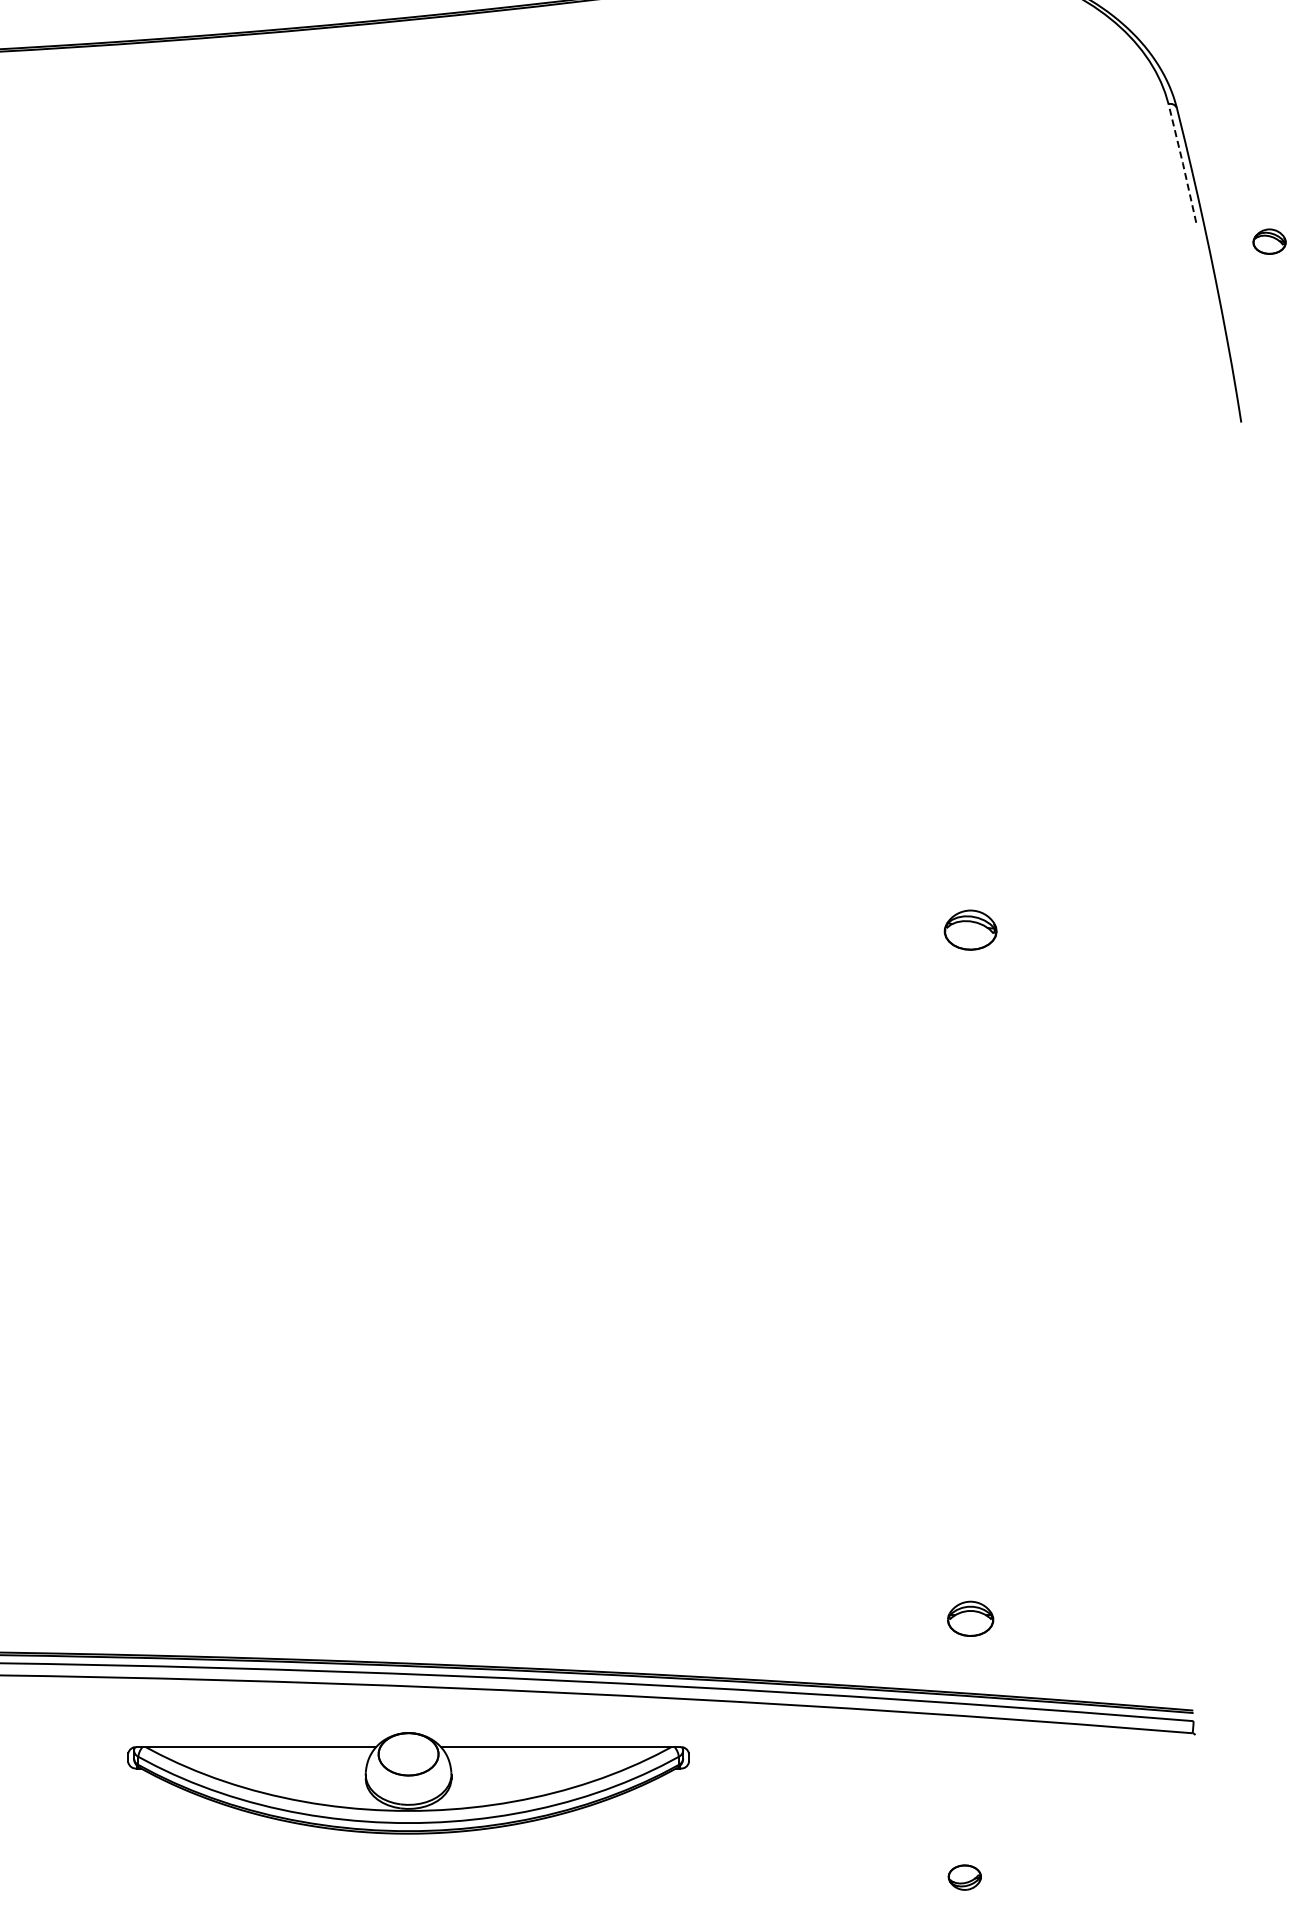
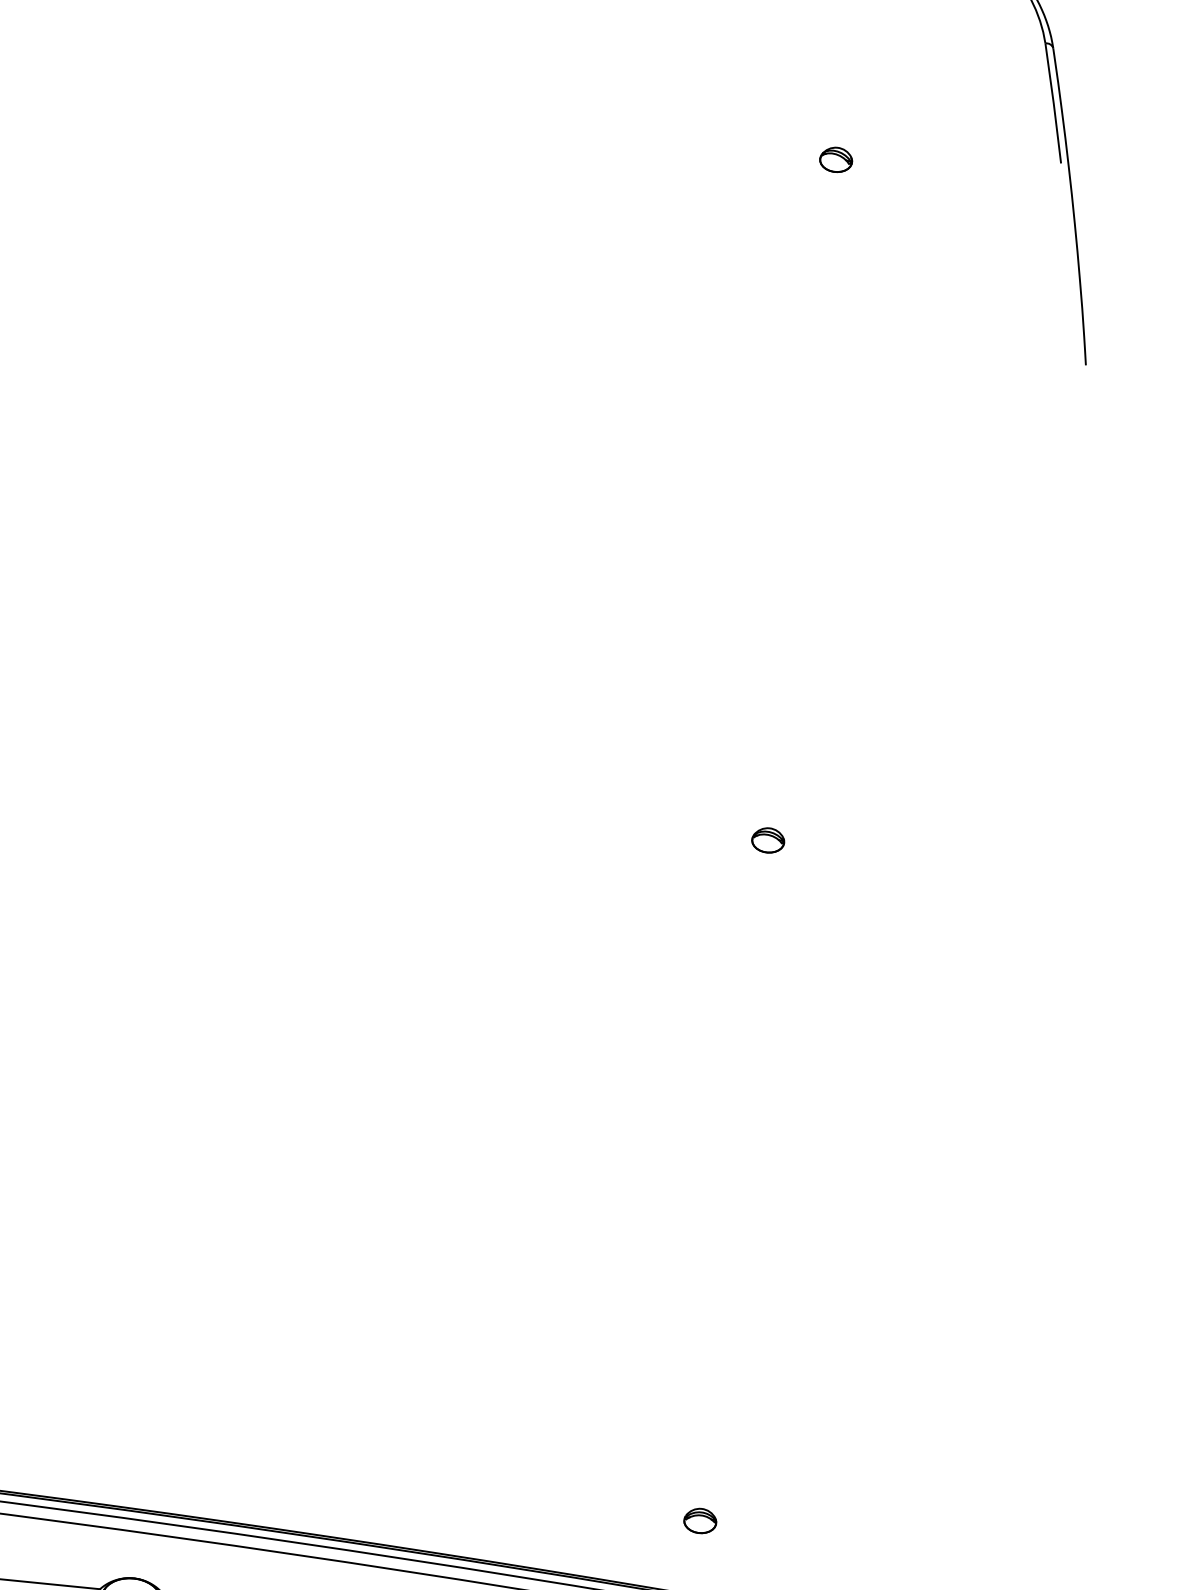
line: (1182, 163) -> (1053, 103), dashed -> solid
part: (1269, 241) -> (836, 159), moved
part: (970, 930) -> (768, 840), size x0.62
part: (970, 1618) -> (700, 1520), size x0.71

